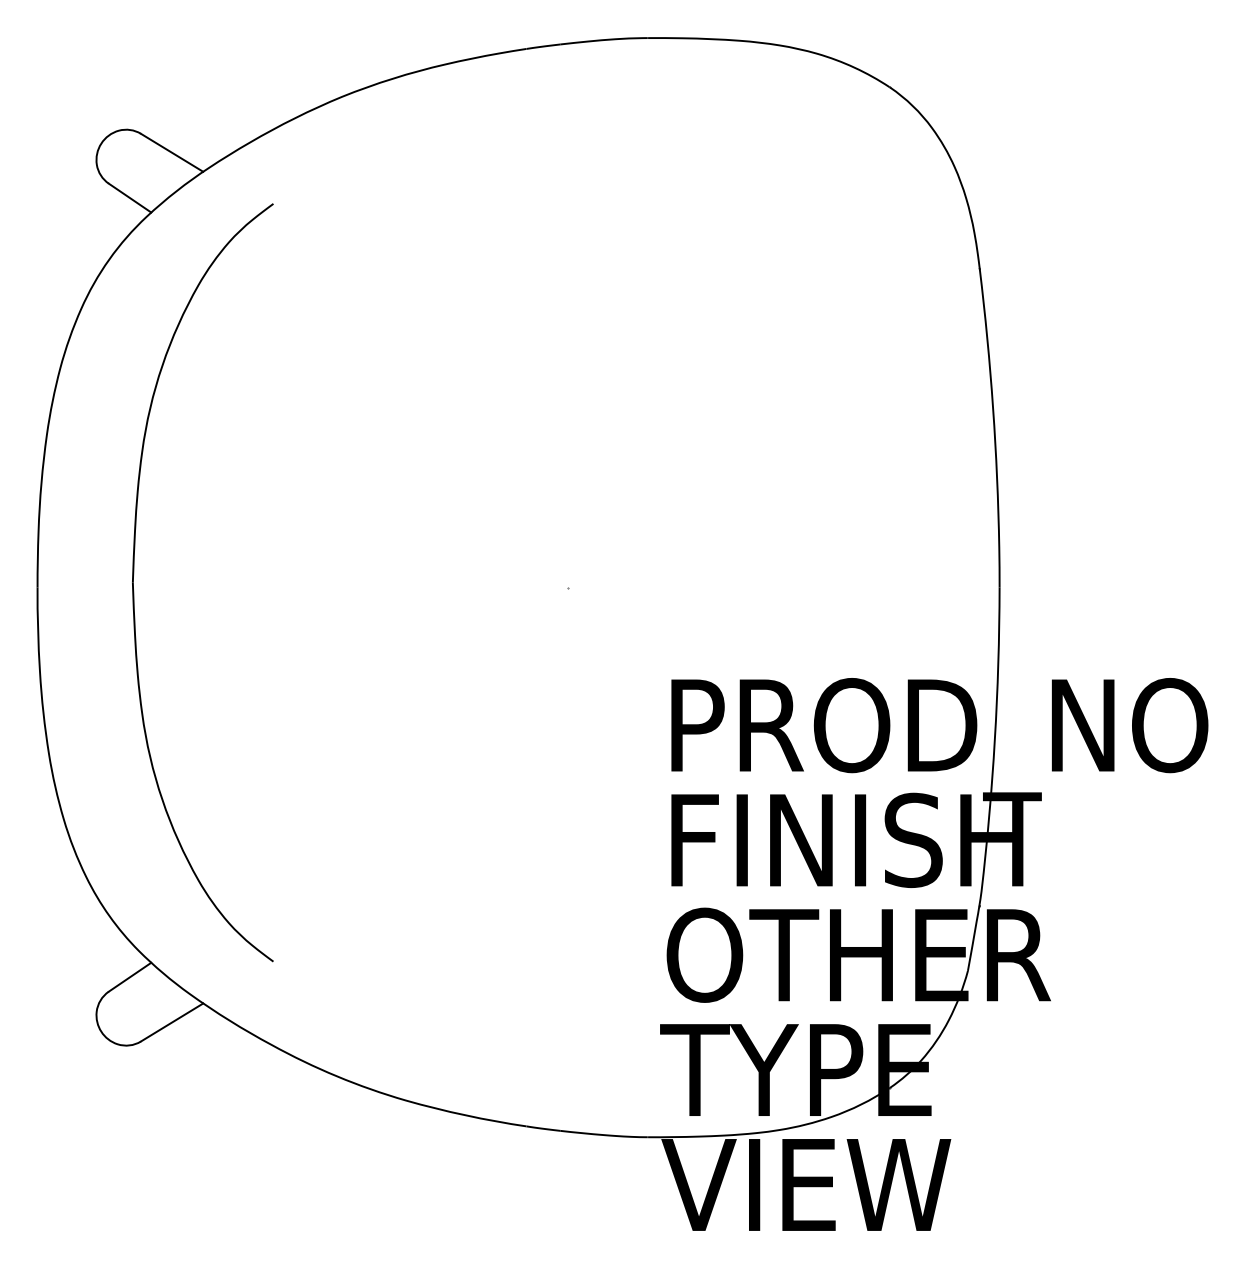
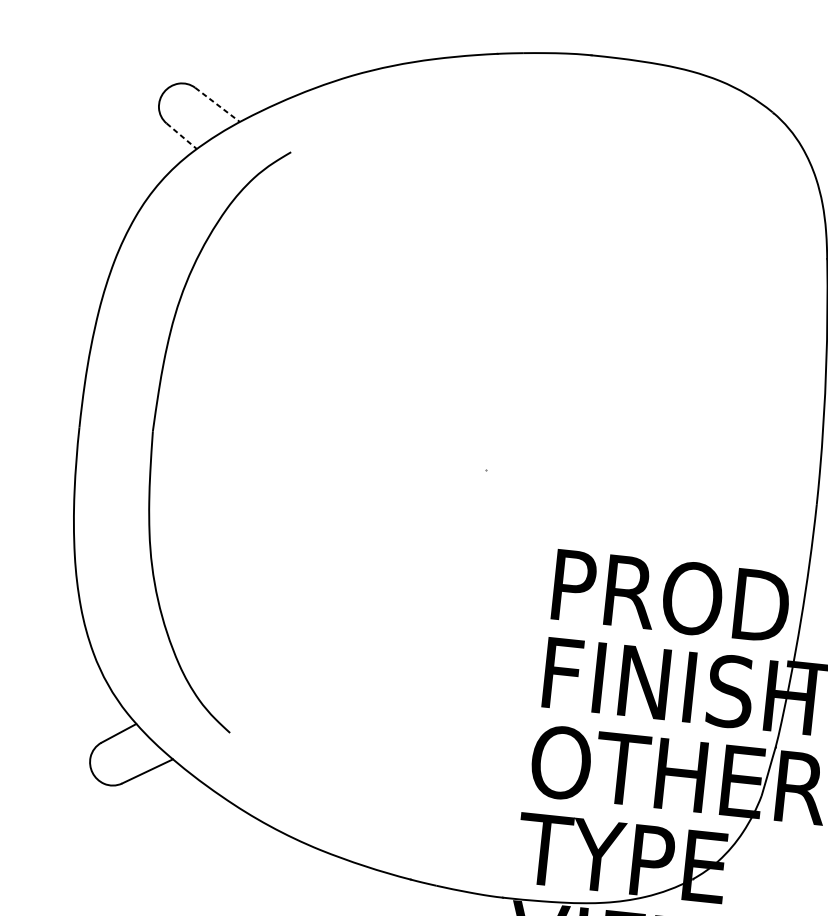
line: (172, 153) -> (217, 105), solid -> dashed
line: (130, 198) -> (182, 136), solid -> dashed

